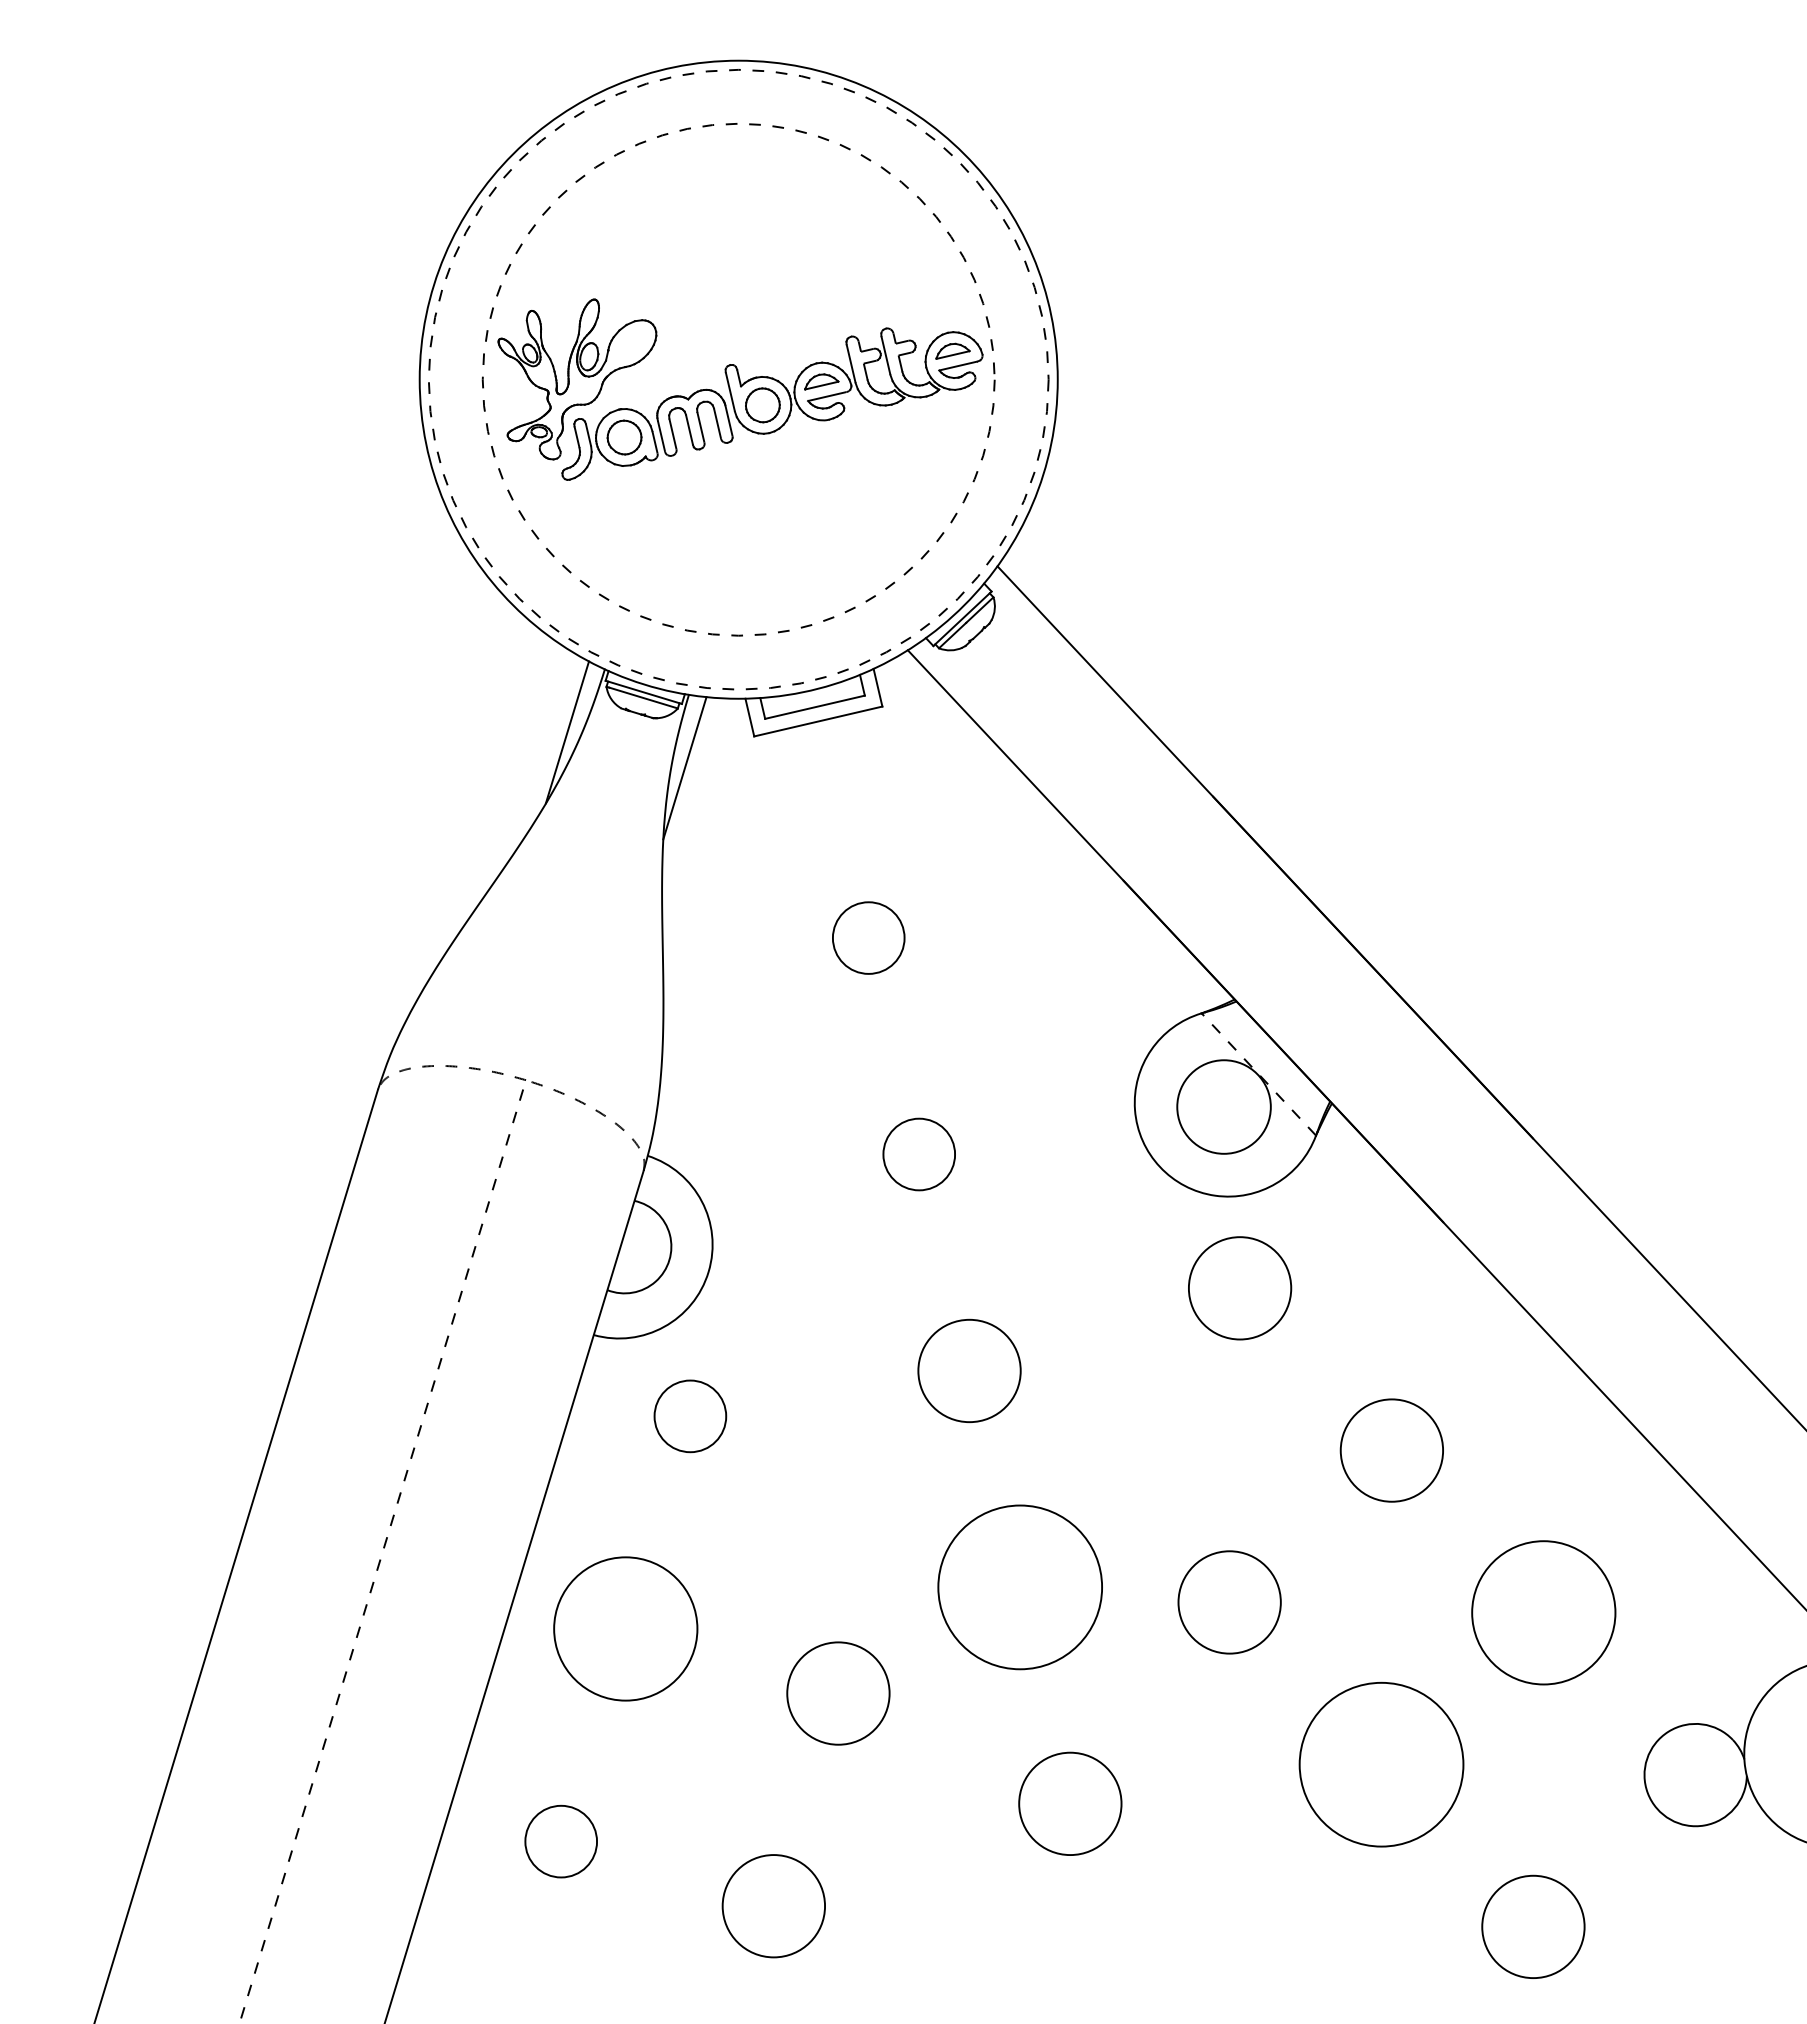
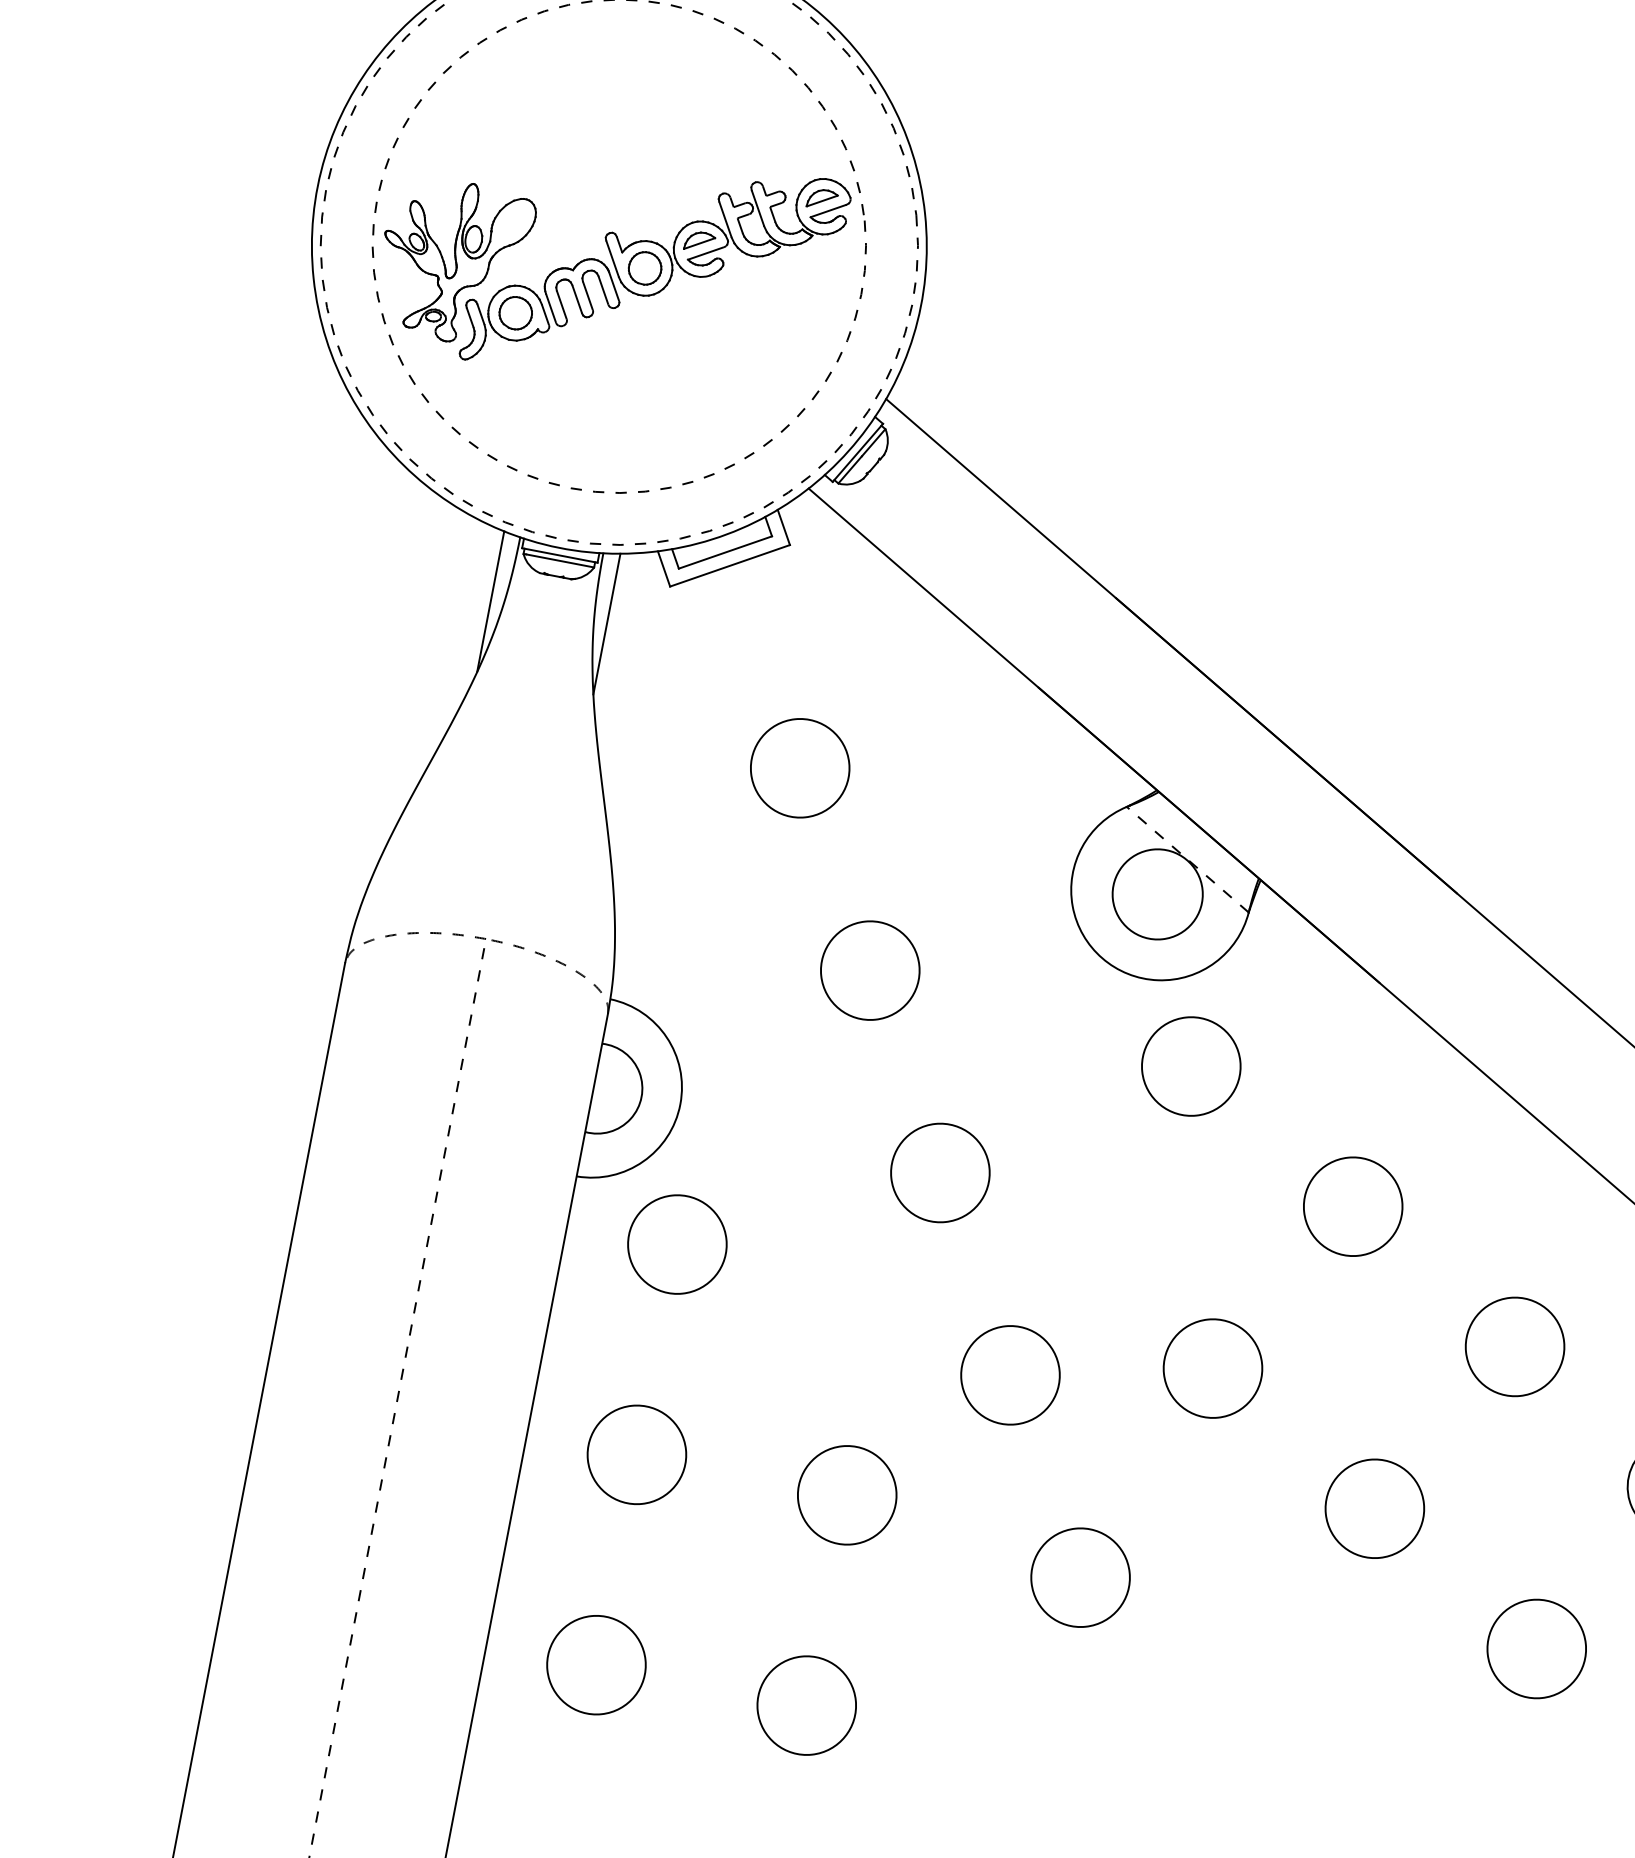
circle: (868, 937) -> (799, 767), size x1.43
circle: (919, 1154) -> (870, 970), size x1.43
circle: (690, 1416) -> (677, 1244), size x1.43
circle: (1019, 1587) -> (1010, 1375), size x0.62
circle: (1543, 1612) -> (1514, 1346), size x0.71
circle: (625, 1628) -> (636, 1454), size x0.71
circle: (1381, 1764) -> (1374, 1508), size x0.62
circle: (561, 1841) -> (596, 1665), size x1.43

